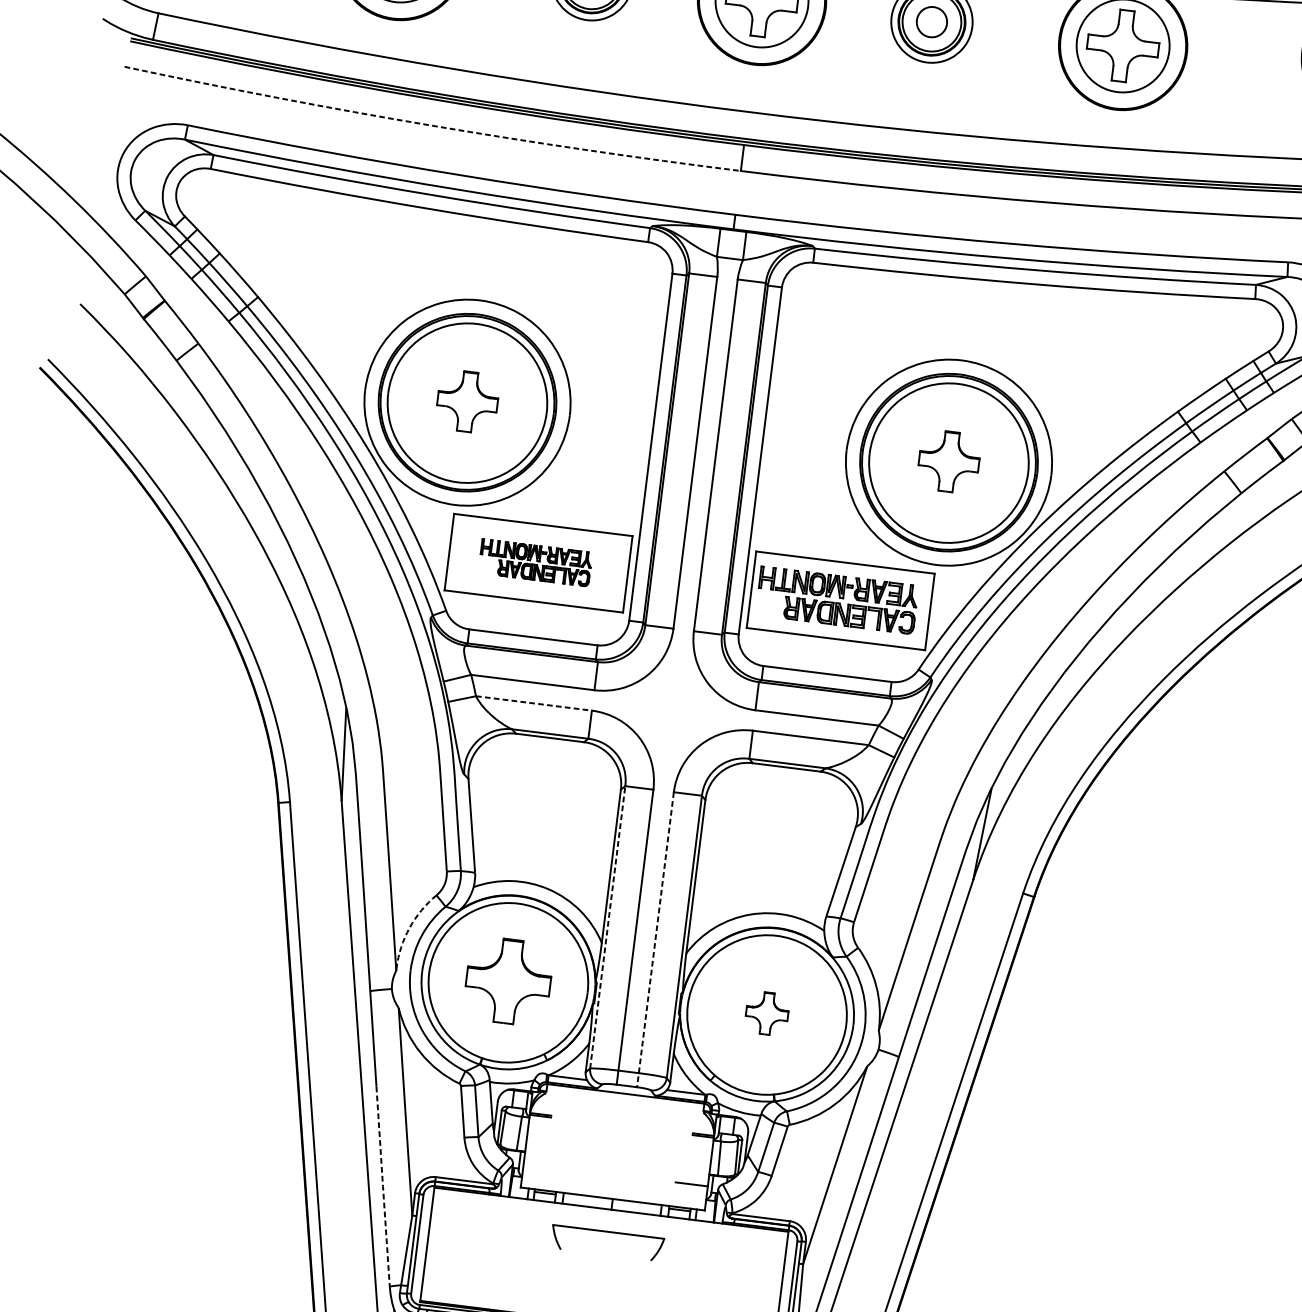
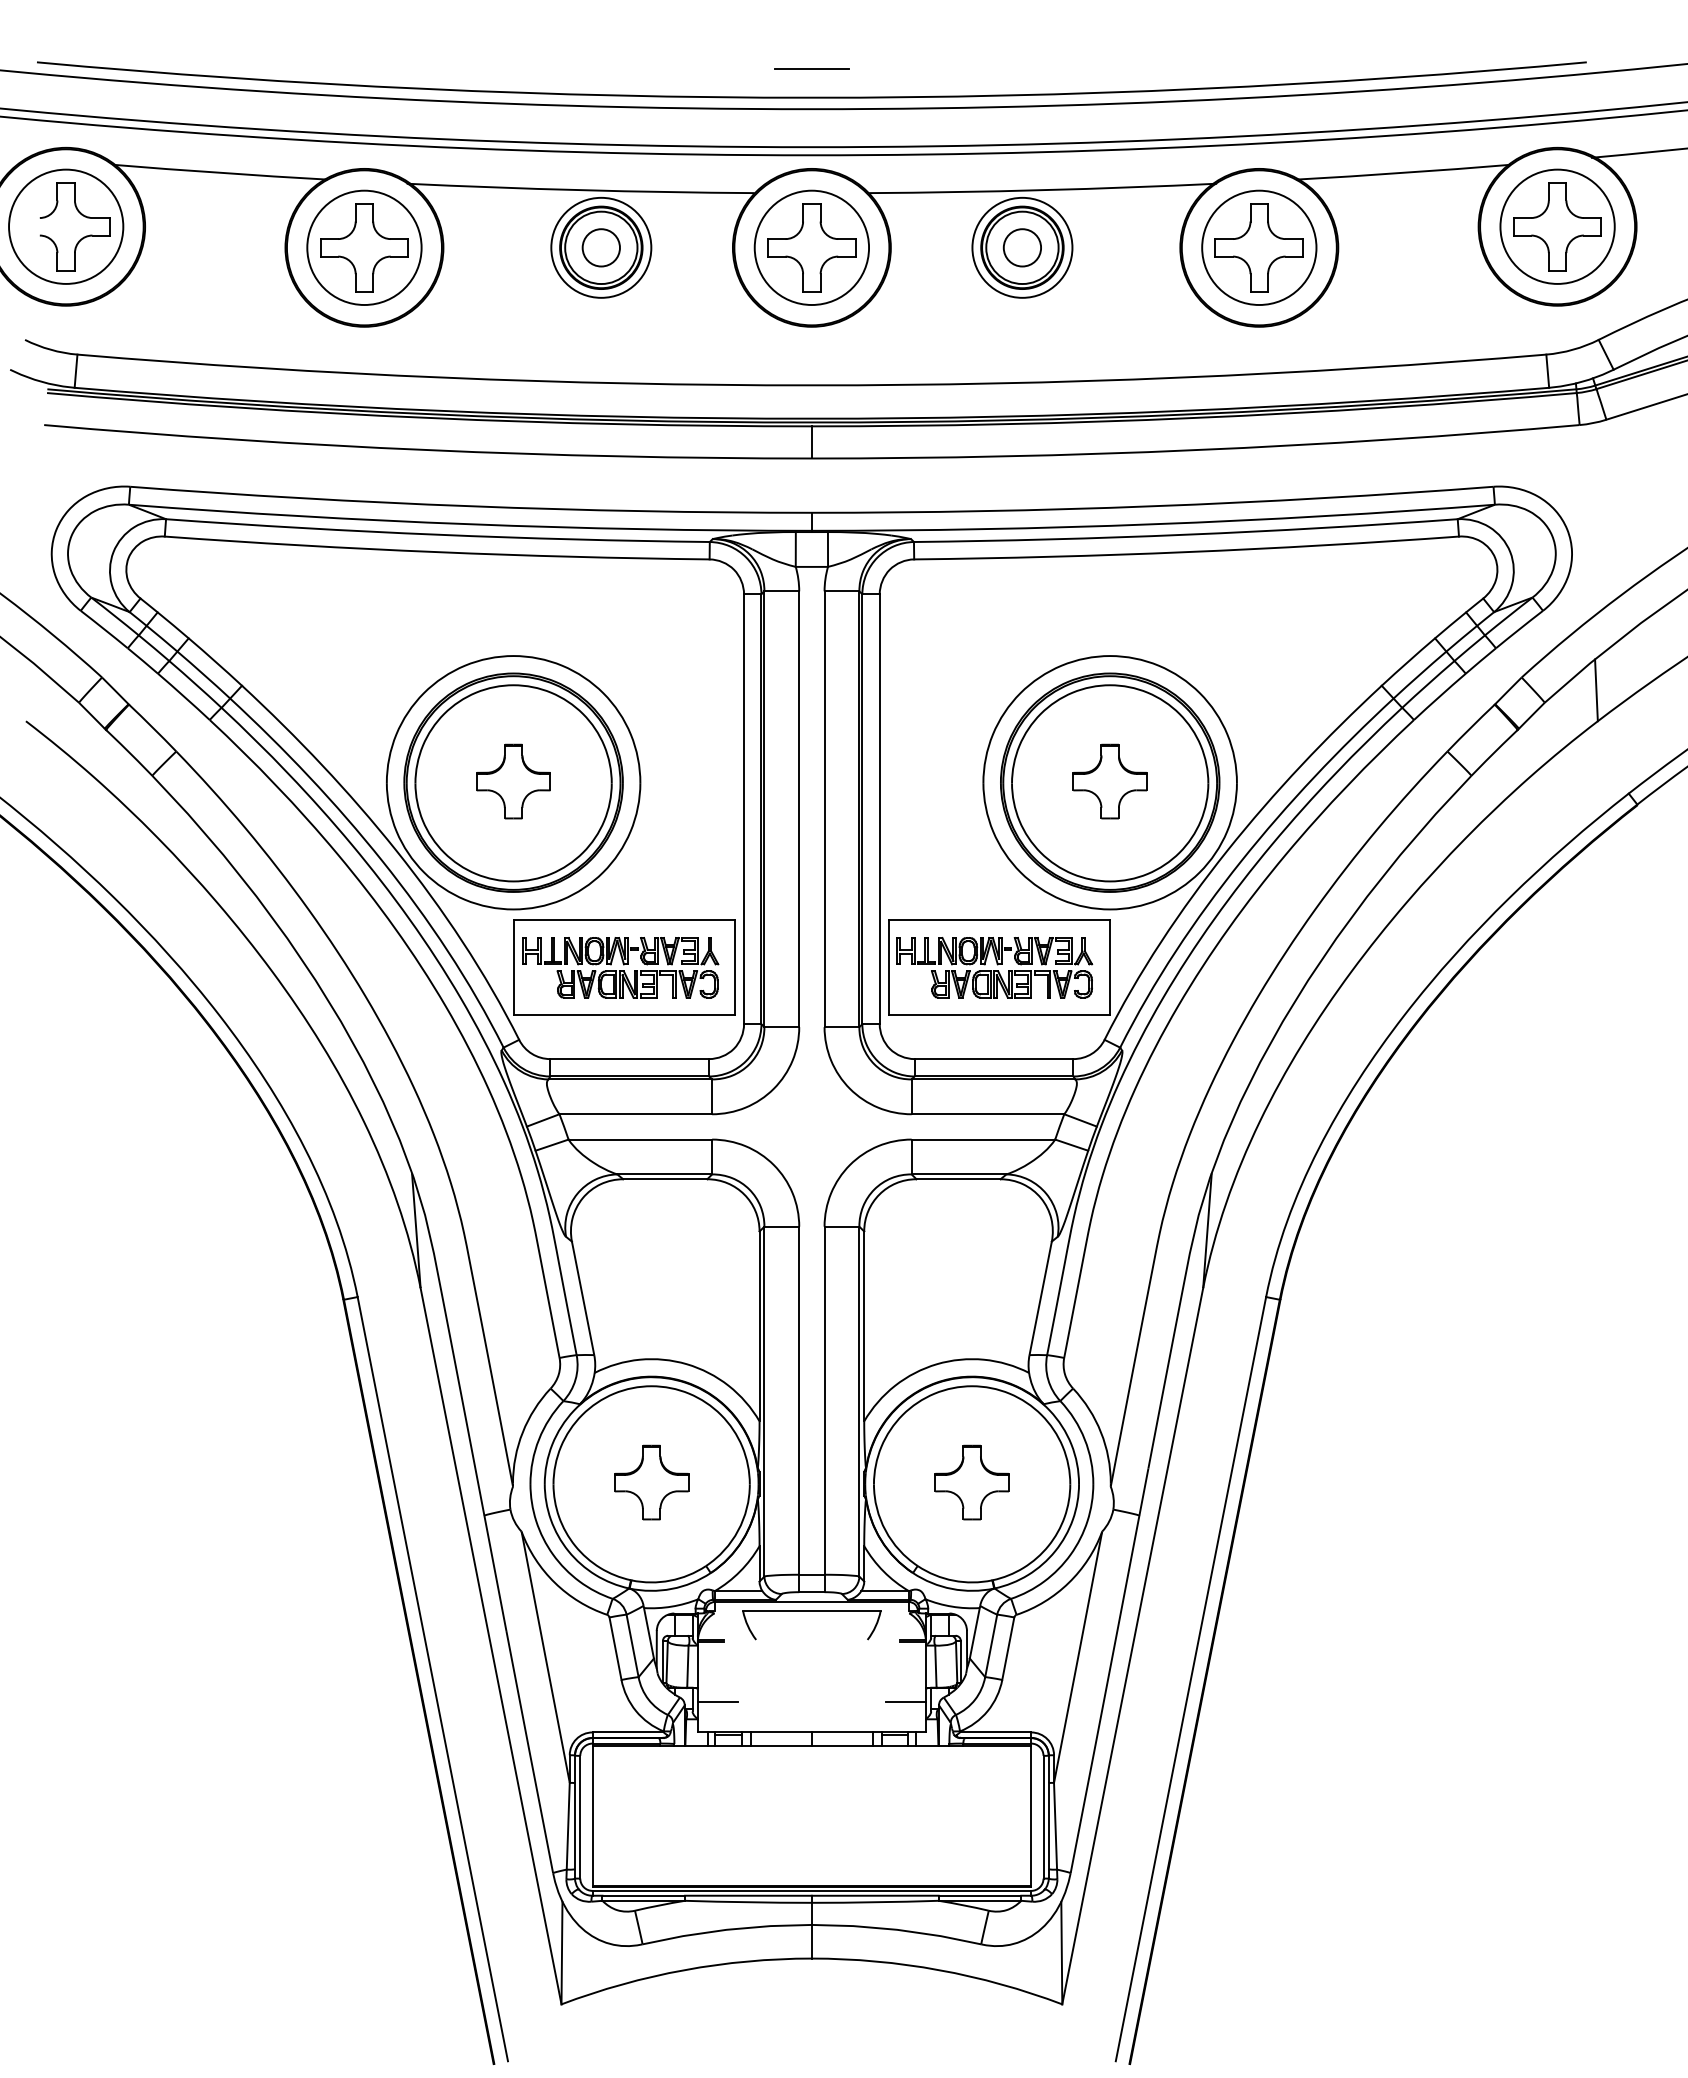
arc: (431, 125) -> (427, 450), dashed -> solid
part: (535, 562) -> (620, 967), size x1.43
line: (534, 703) -> (640, 1139), dashed -> solid
arc: (409, 927) -> (522, 1432), dashed -> solid
line: (607, 927) -> (764, 1401), dashed -> solid
line: (655, 939) -> (824, 1409), dashed -> solid
part: (508, 981) -> (651, 1482), size x0.71
part: (766, 1013) -> (971, 1482), size x1.43
line: (539, 1165) -> (717, 1702), added
line: (382, 1186) -> (529, 1752), dashed -> solid
part: (608, 1232) -> (811, 1611), moved

